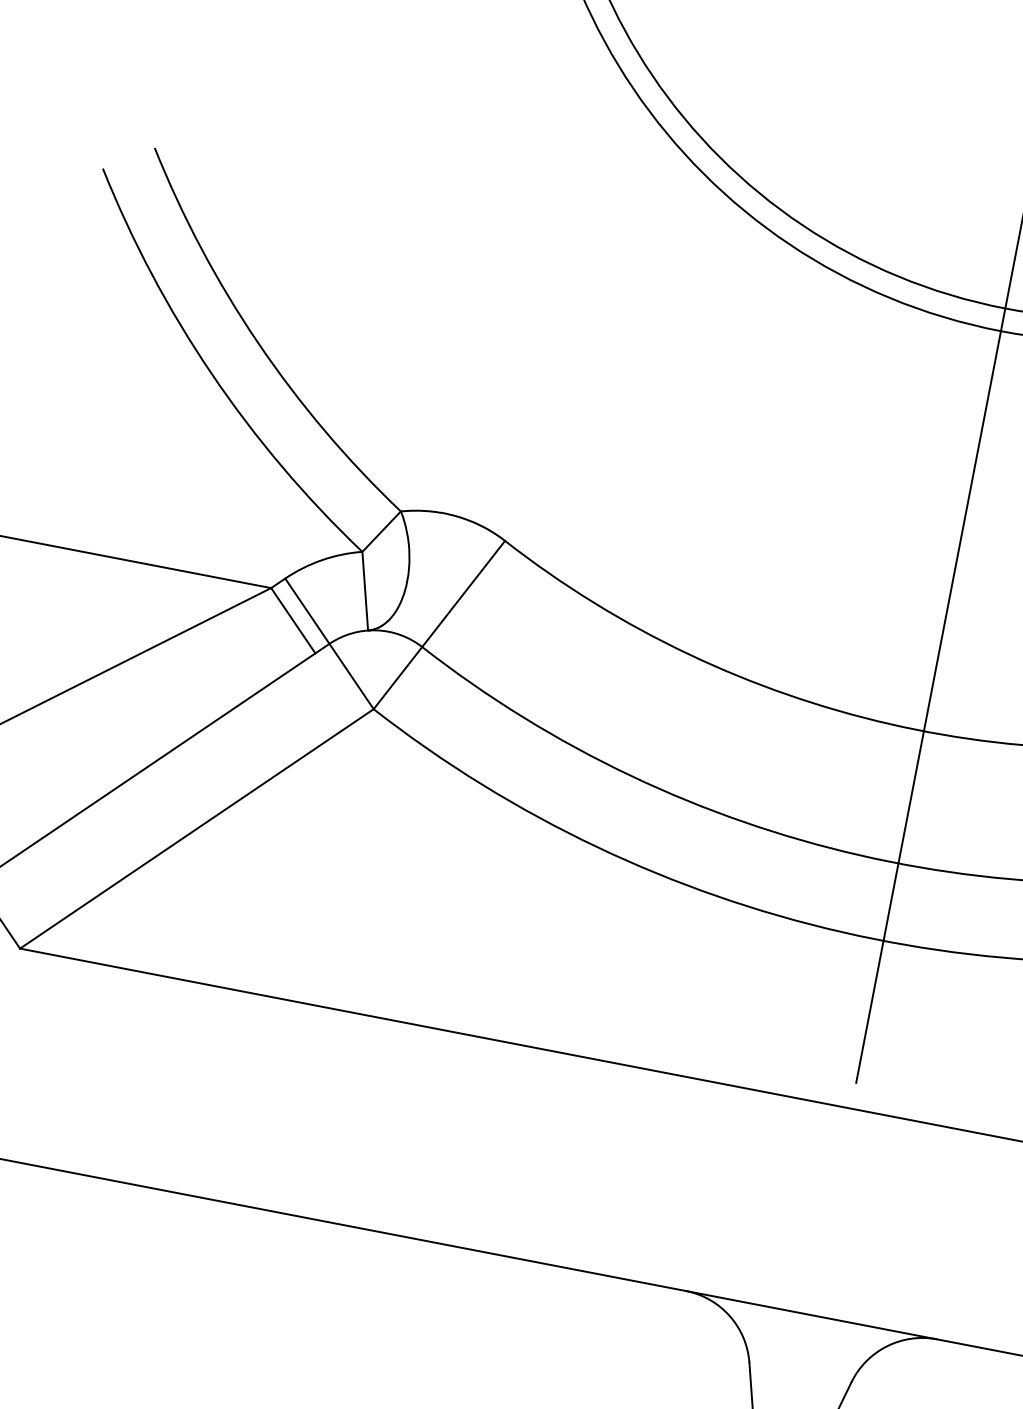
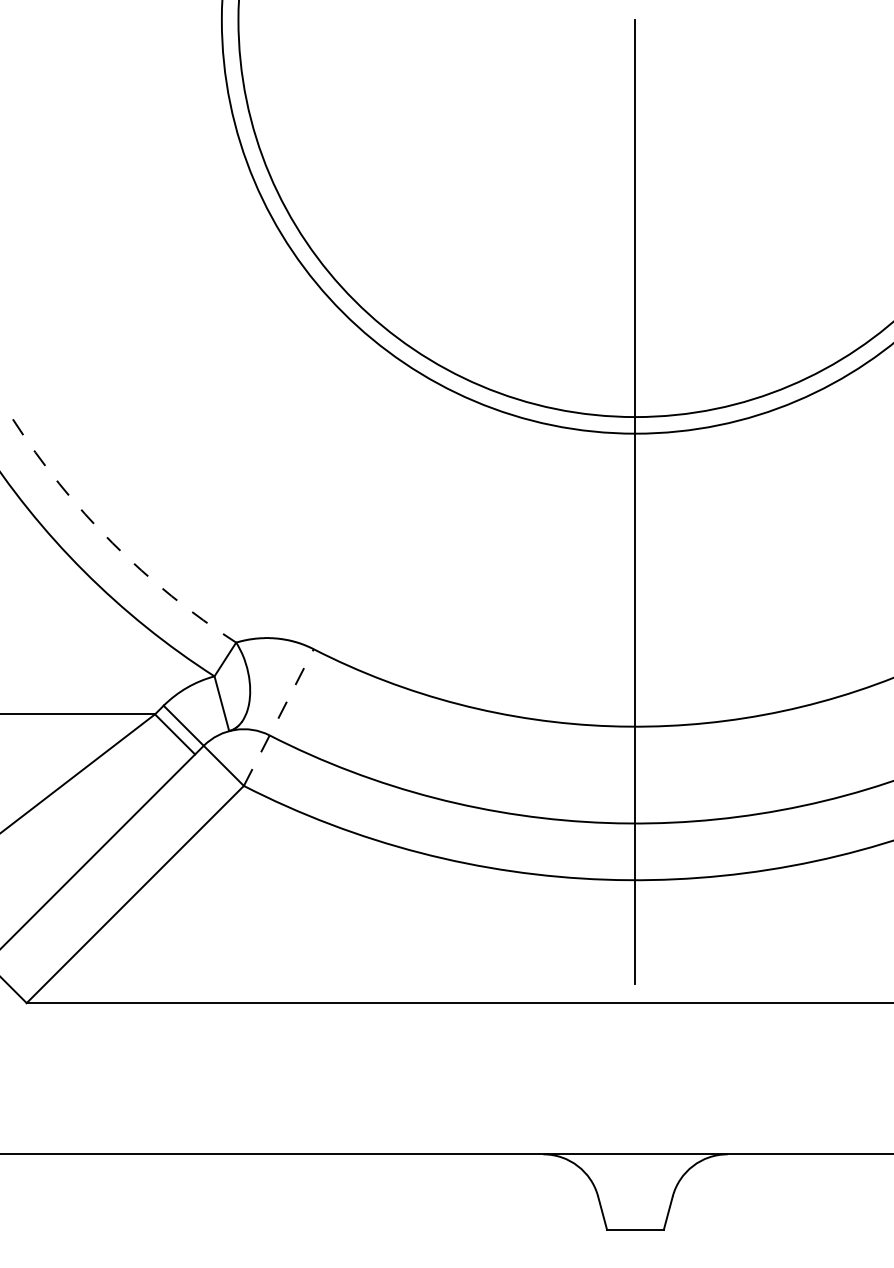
arc: (258, 343) -> (112, 543), solid -> dashed
line: (438, 624) -> (278, 717), solid -> dashed

